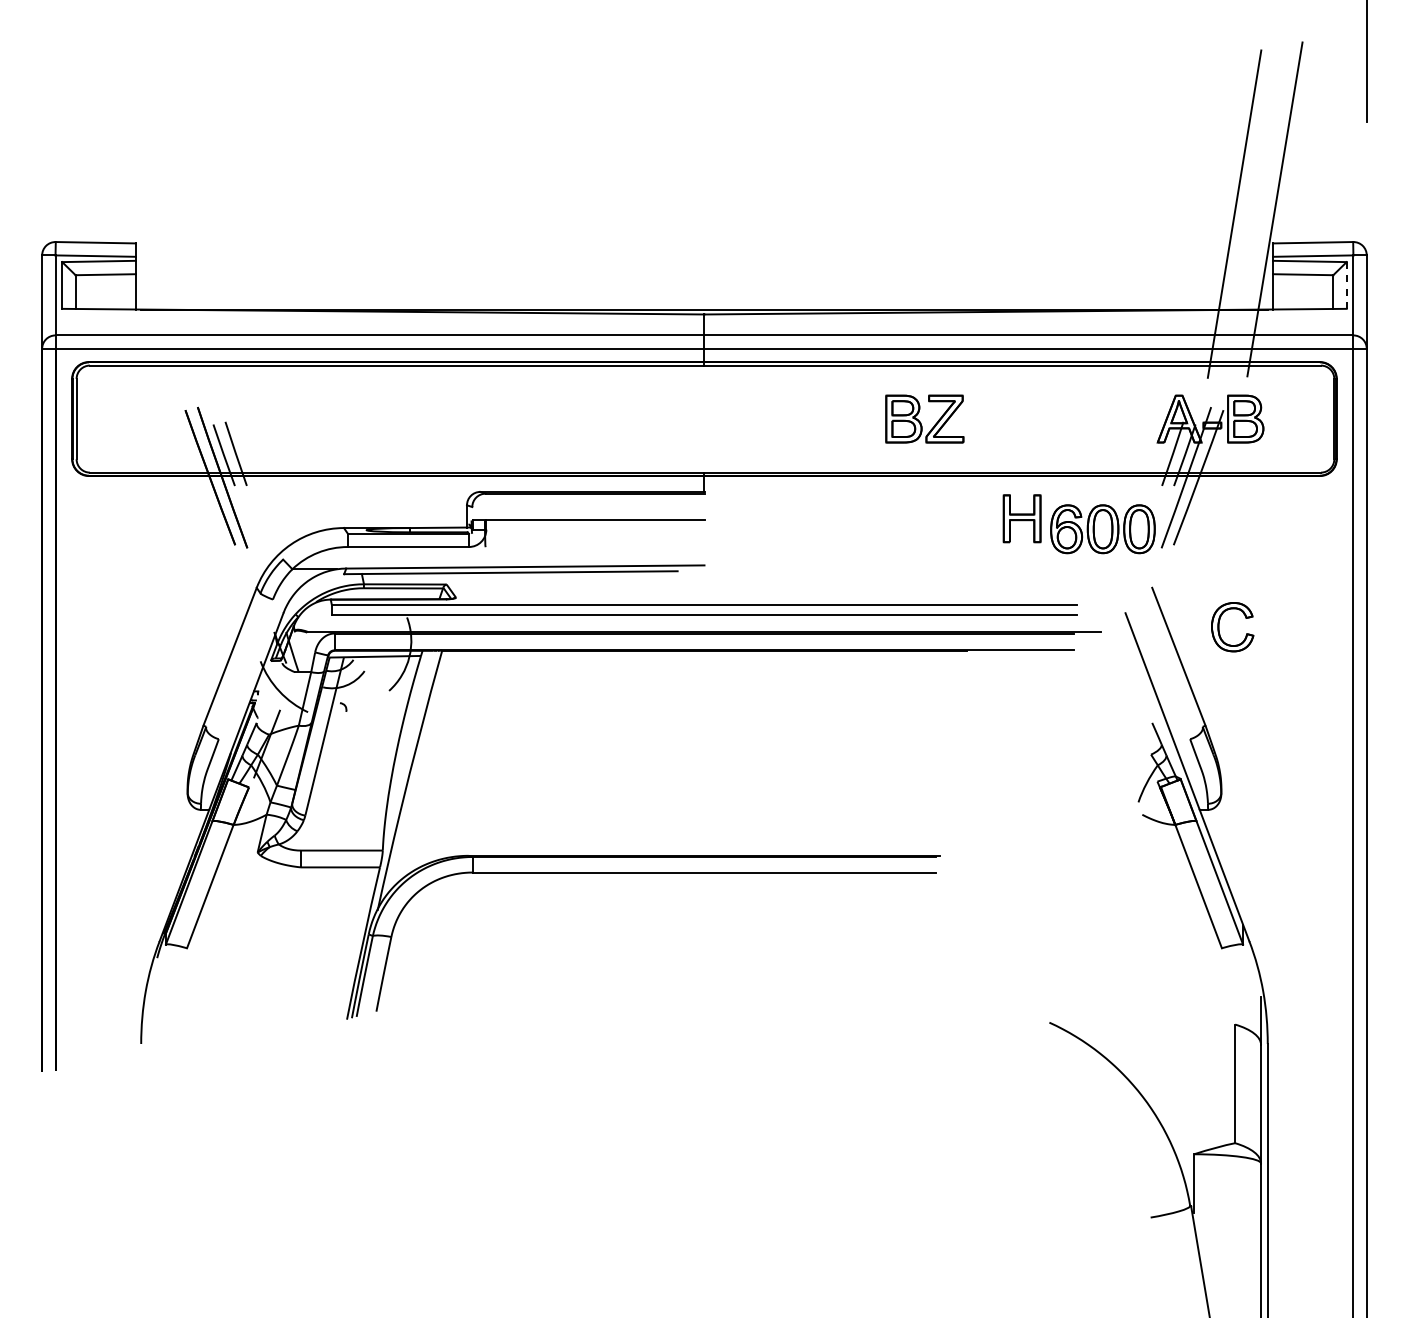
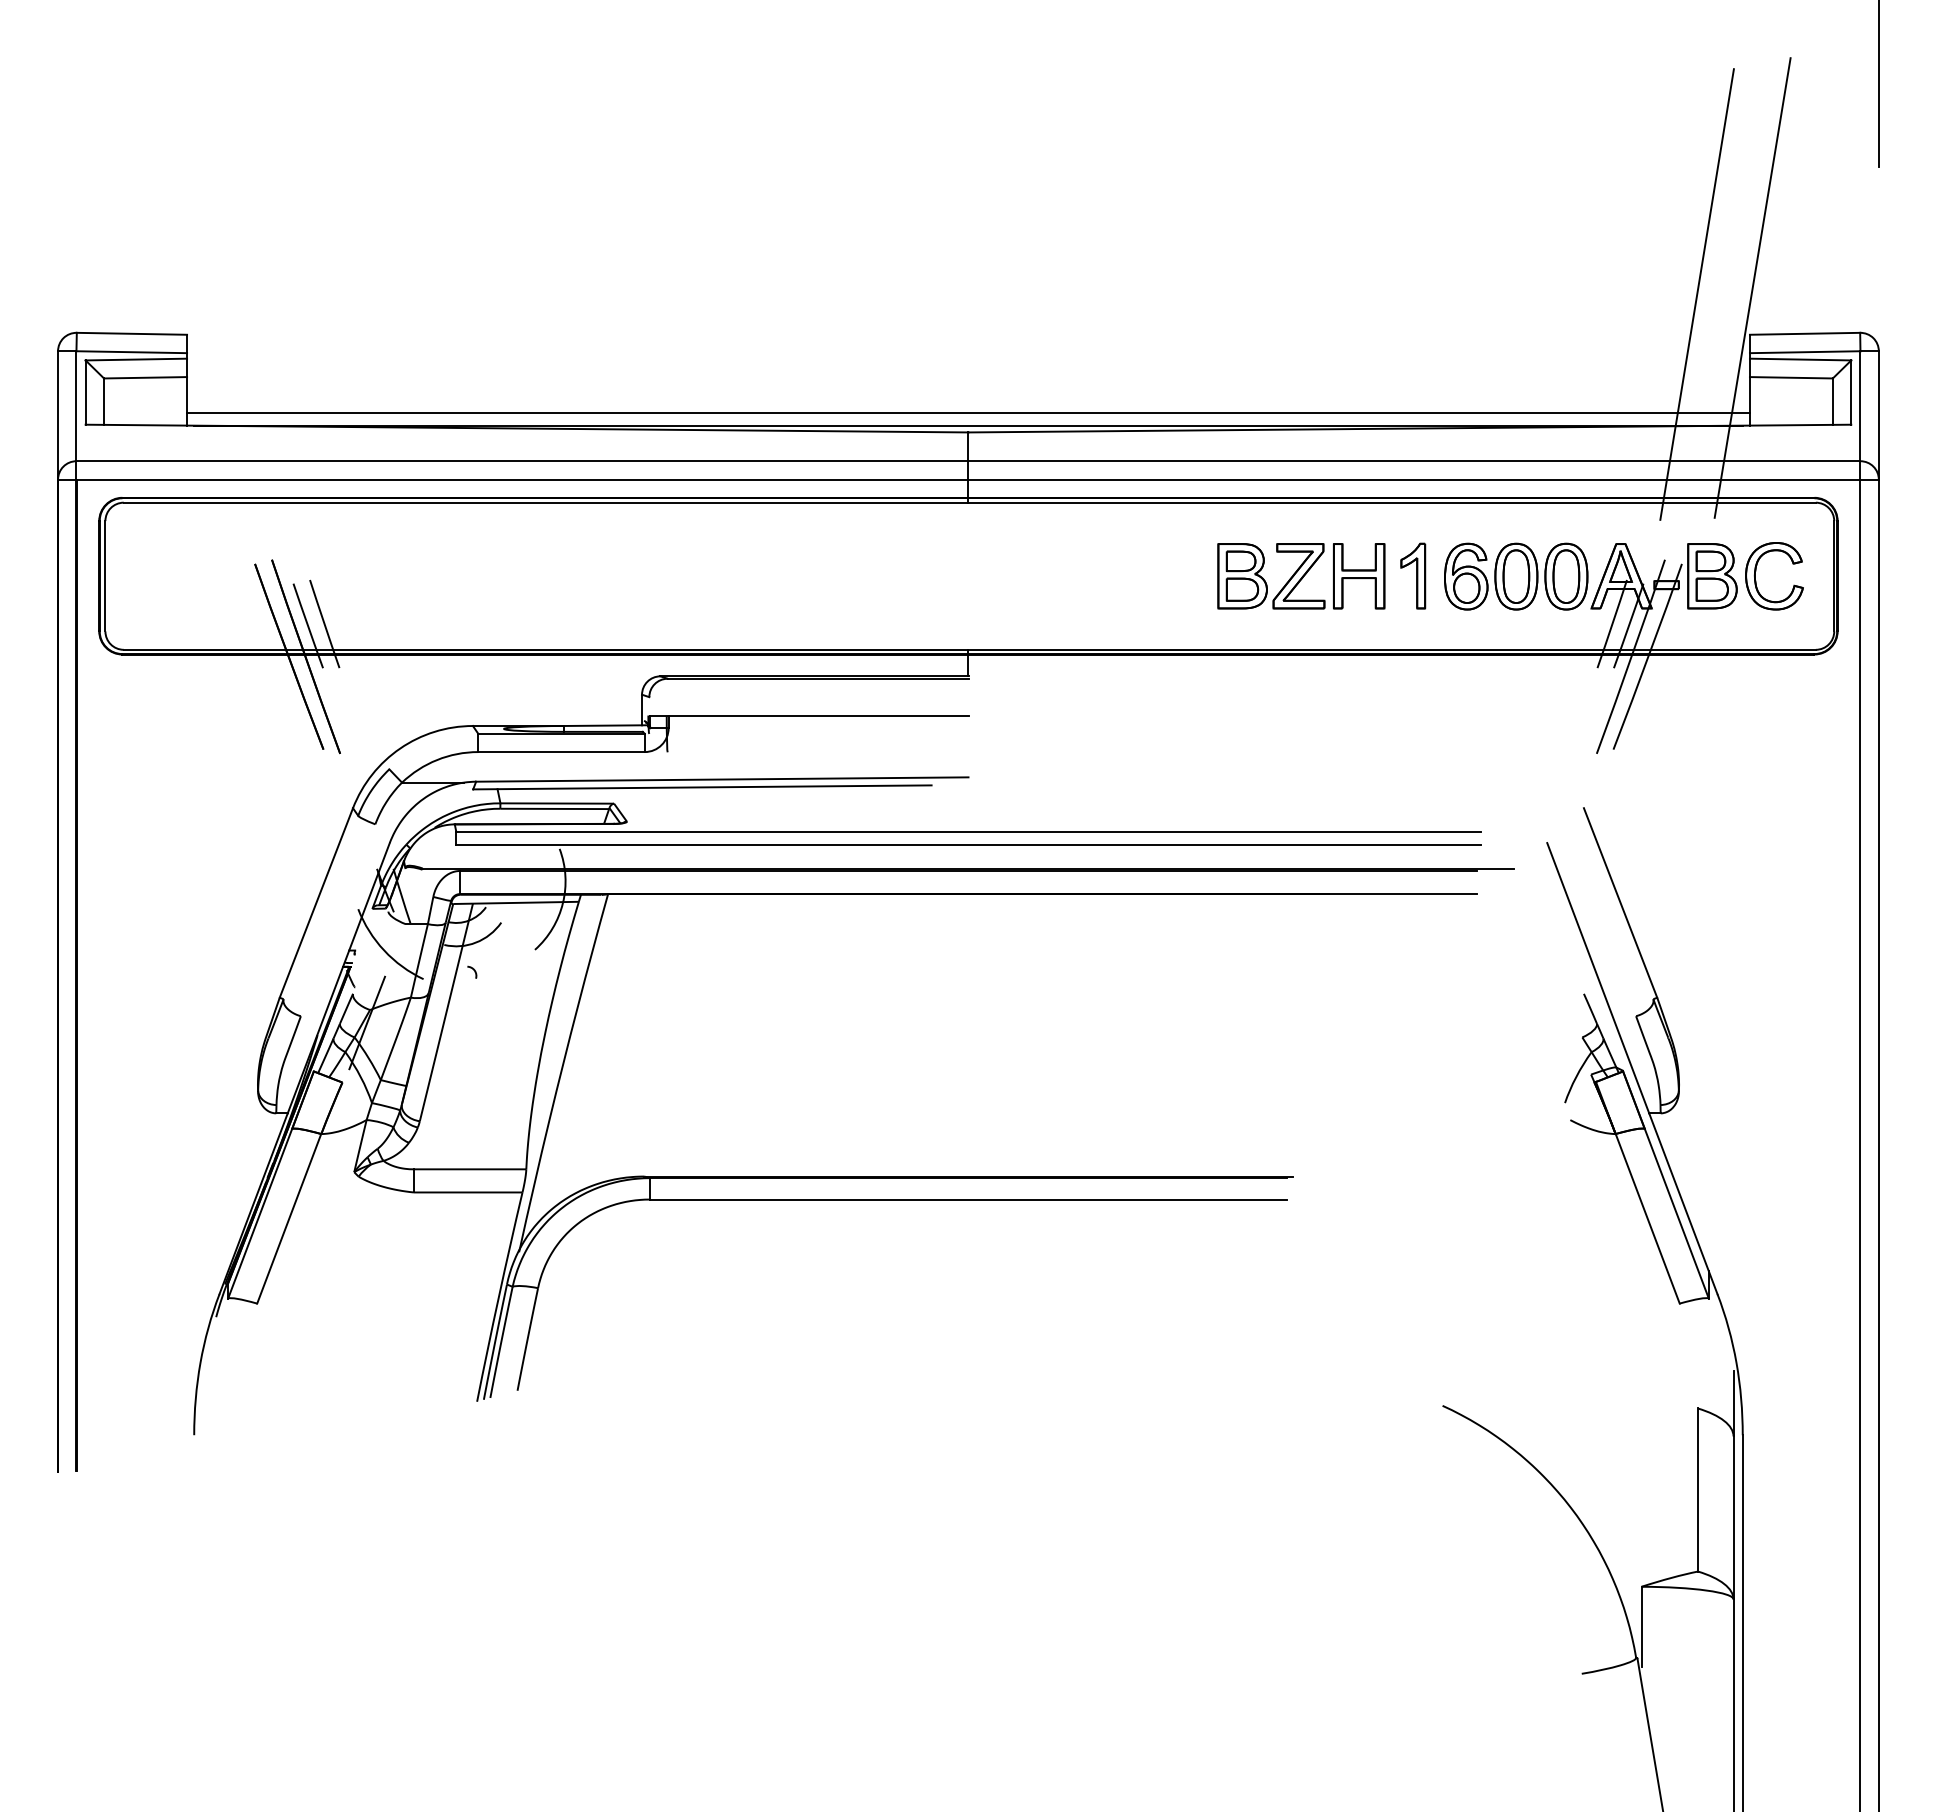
line: (1346, 286) -> (1851, 393), dashed -> solid
line: (704, 300) -> (968, 413), added
part: (1028, 418) -> (1413, 575), added
part: (1022, 518) -> (1359, 576), moved
part: (1103, 529) -> (1516, 576), moved
part: (1219, 630) -> (1756, 580), moved

